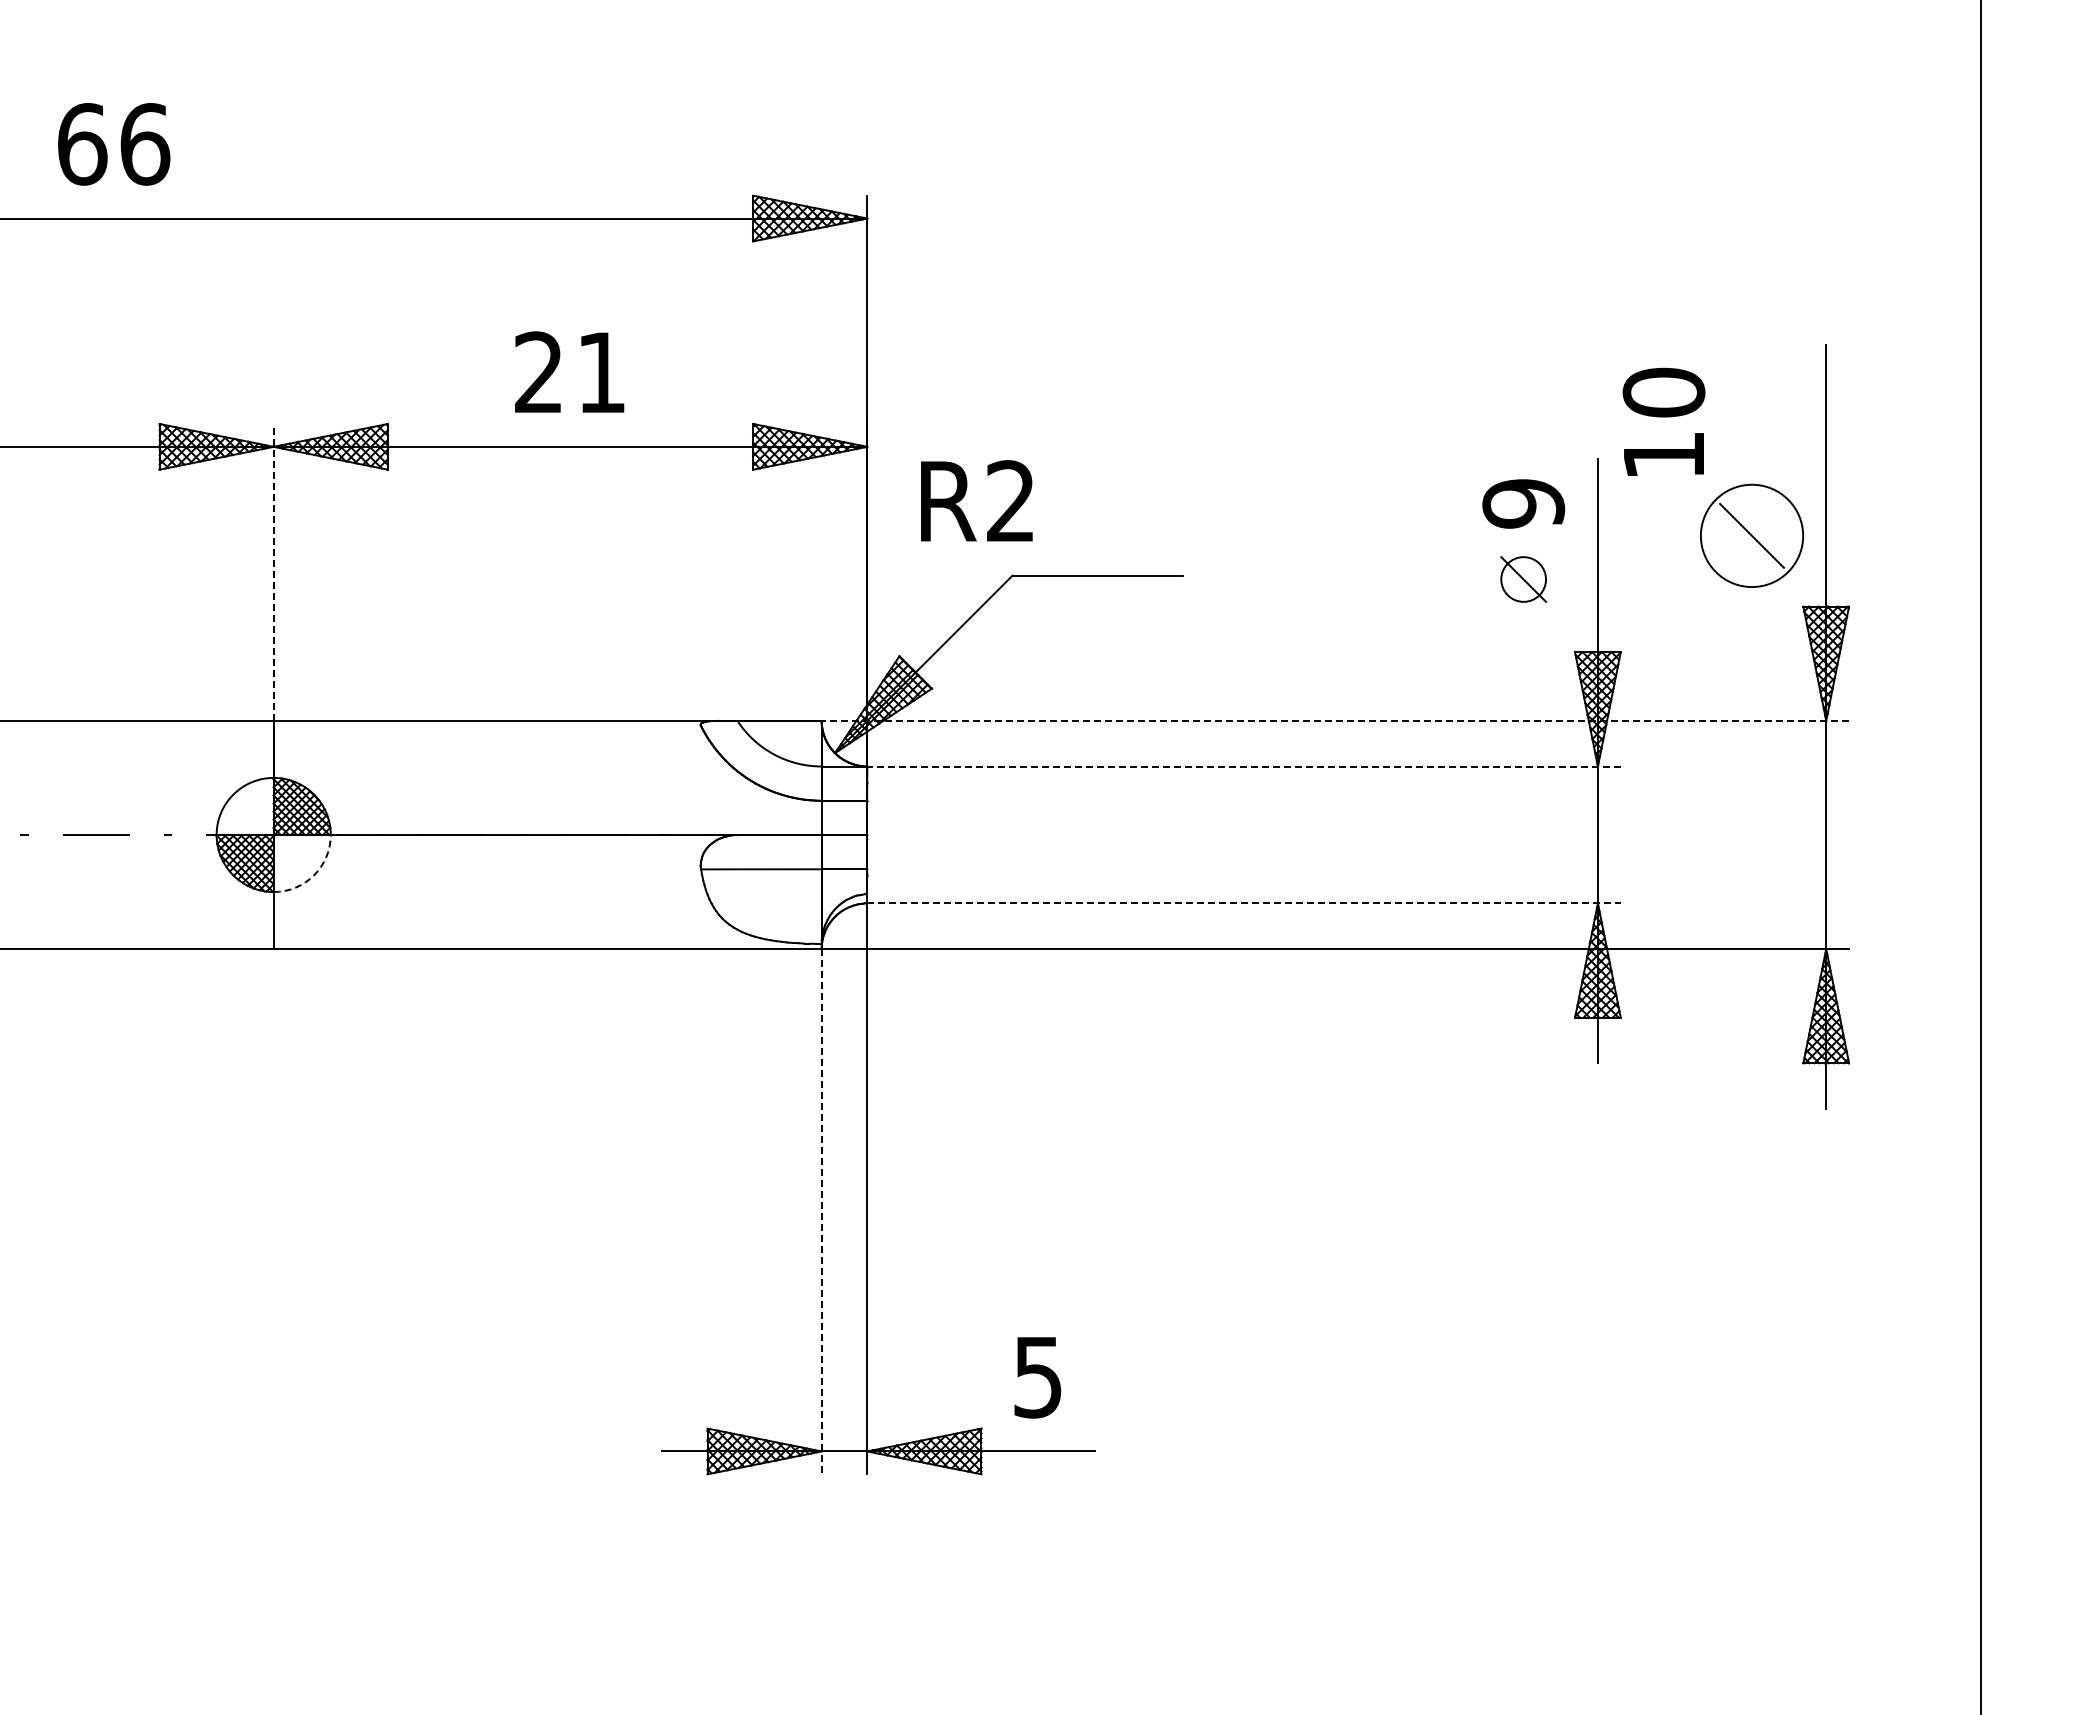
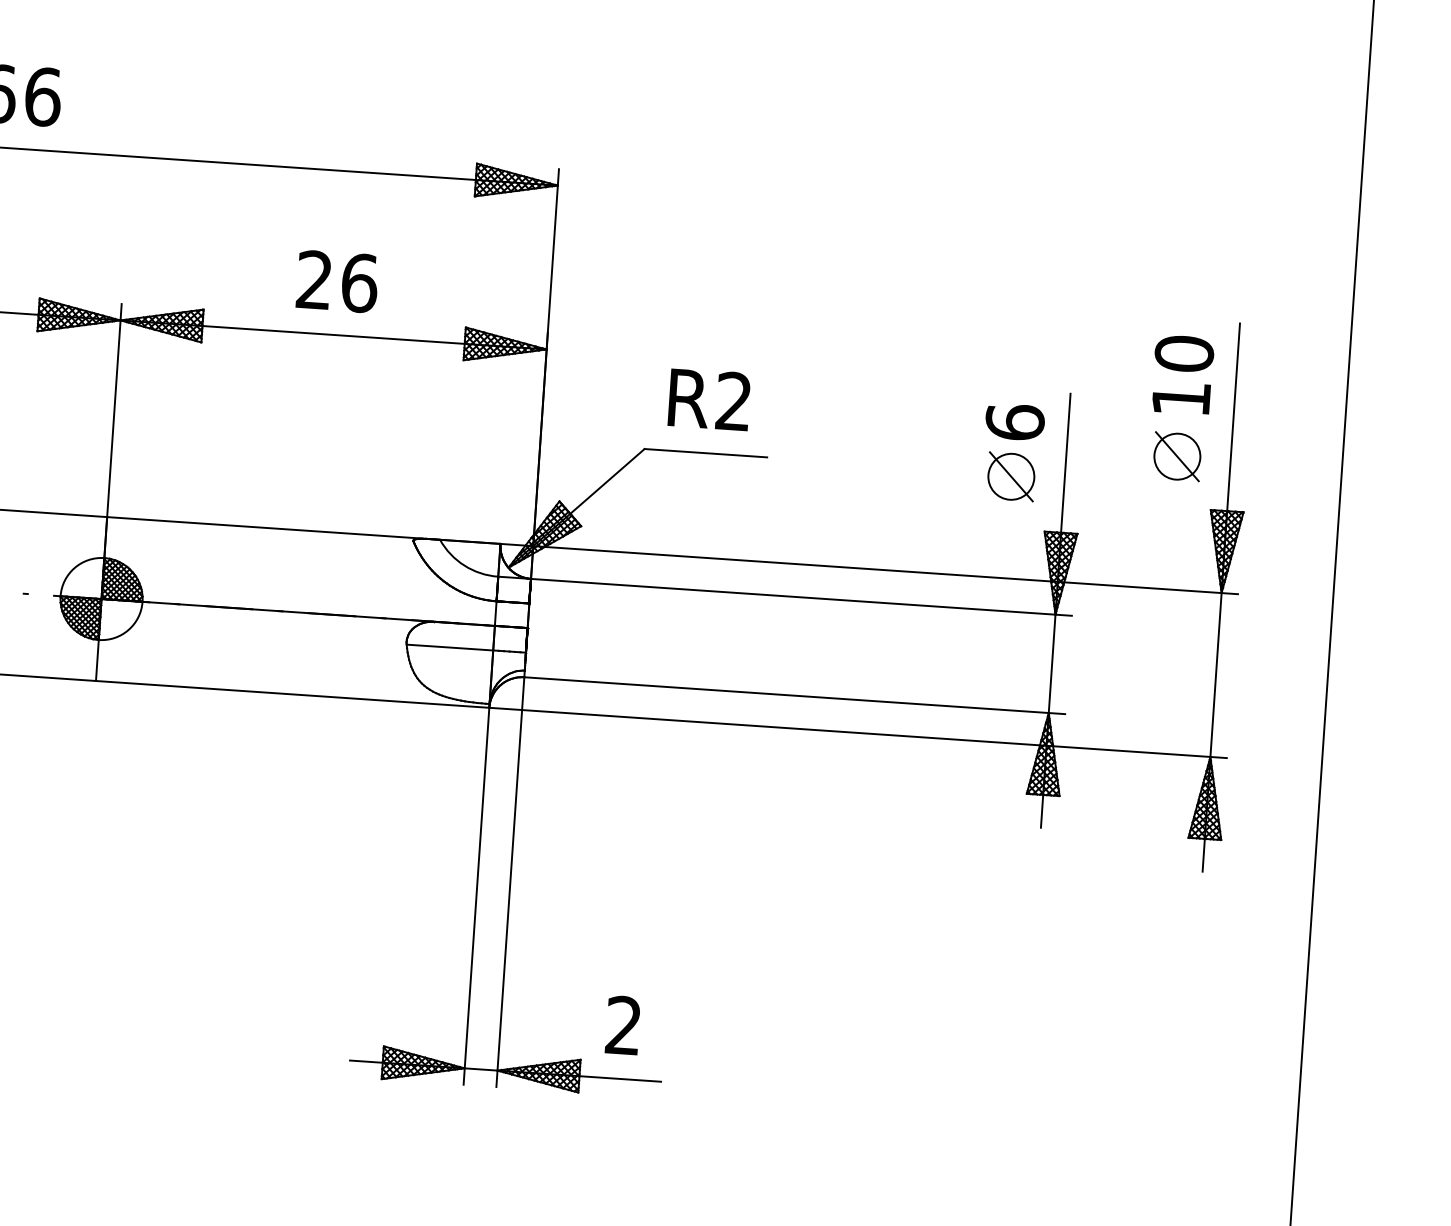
text: (601, 372) -> (359, 283), 21 -> 26
text: (1663, 421) -> (1182, 374), moved
text: (976, 500) -> (709, 399), moved
text: (1523, 503) -> (1014, 422), 9 -> 6
circle: (1751, 535) -> (1177, 456), size x0.62
line: (273, 571) -> (114, 409), dashed -> solid
part: (1523, 579) -> (1011, 476), size x1.43
line: (1335, 720) -> (869, 568), dashed -> solid
line: (1244, 766) -> (801, 597), dashed -> solid
arc: (314, 875) -> (128, 630), dashed -> solid
line: (1244, 903) -> (795, 695), dashed -> solid
line: (821, 1211) -> (476, 896), dashed -> solid
text: (1037, 1376) -> (623, 1025), 5 -> 2

